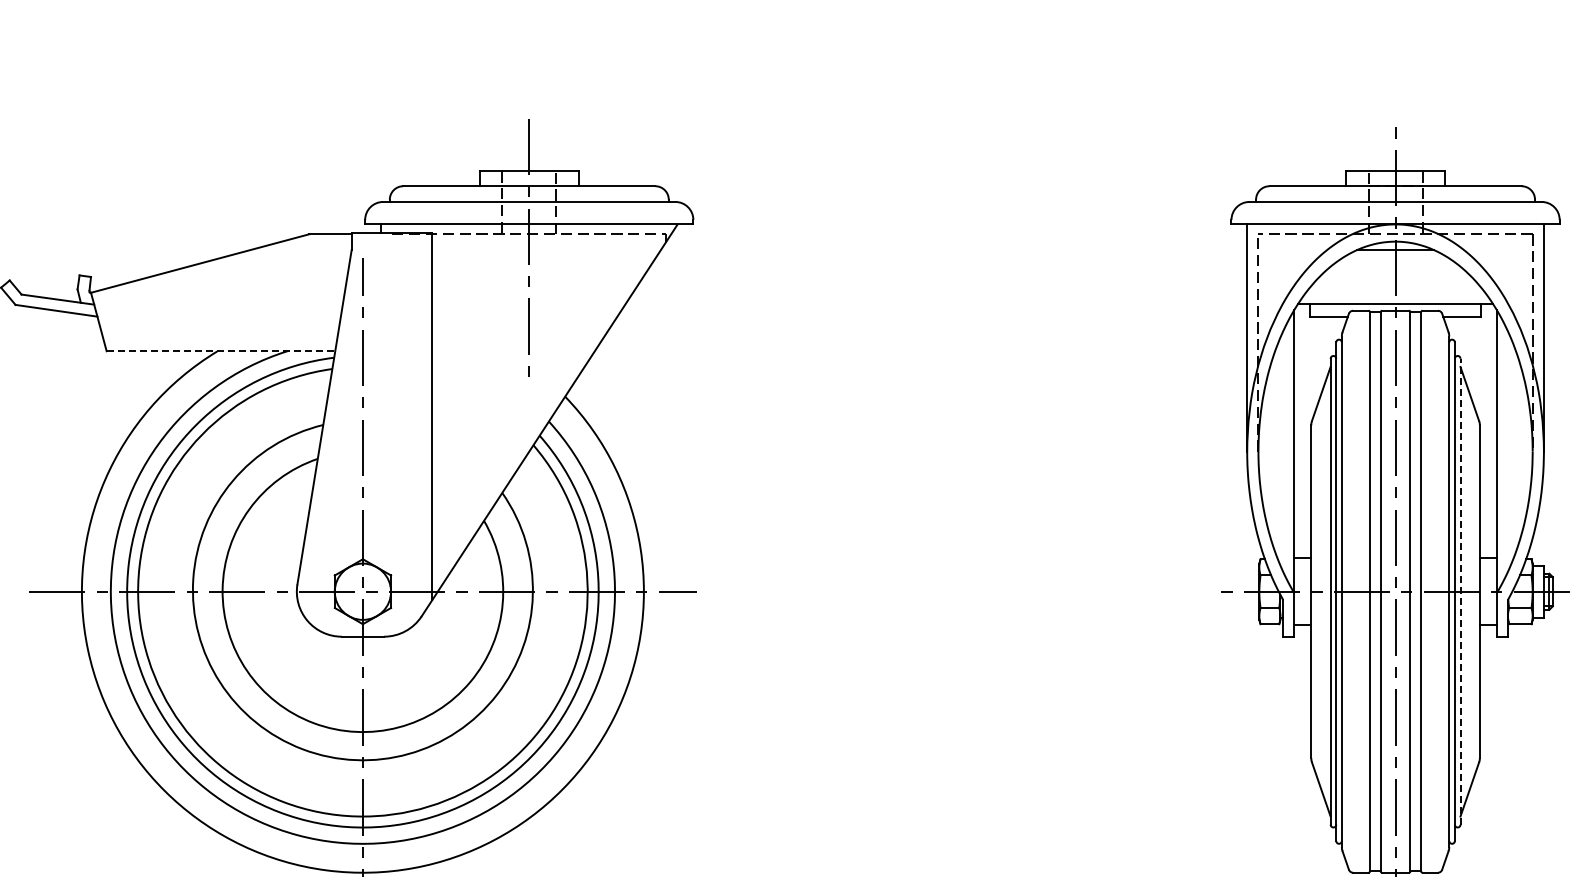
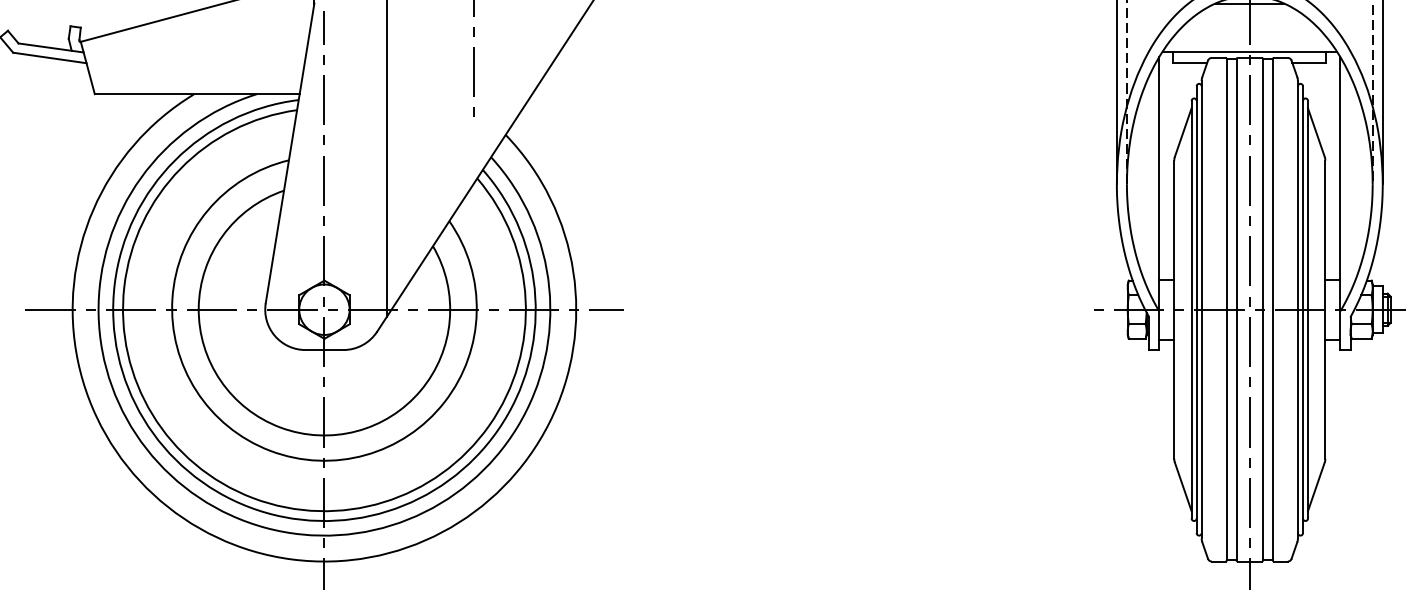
line: (221, 351) -> (197, 94), dashed -> solid
line: (1460, 591) -> (1307, 309), dashed -> solid

